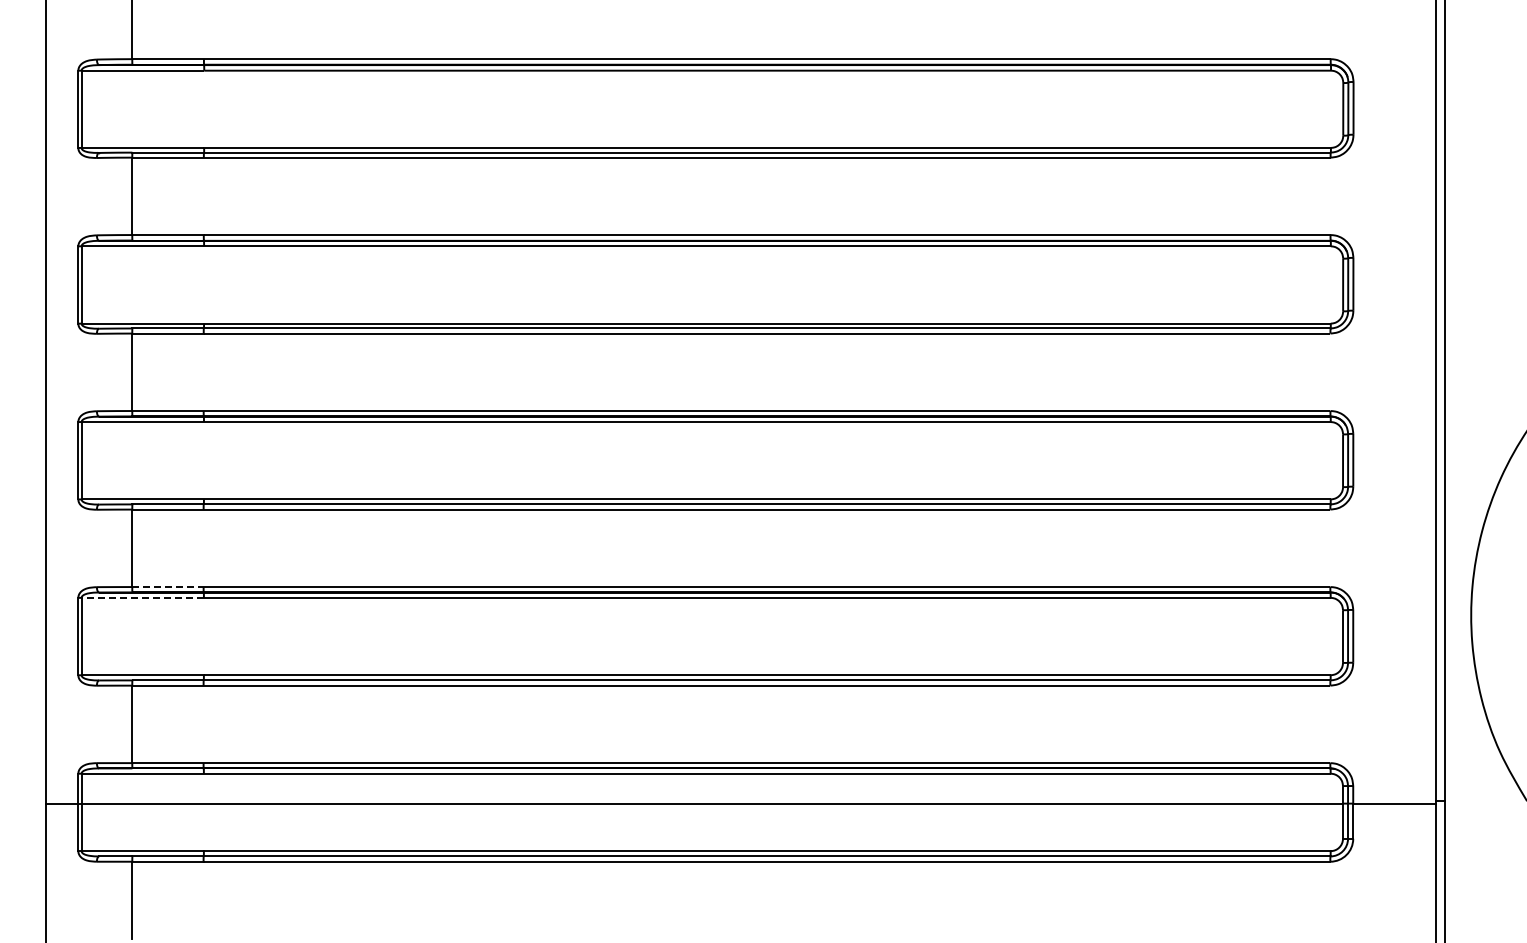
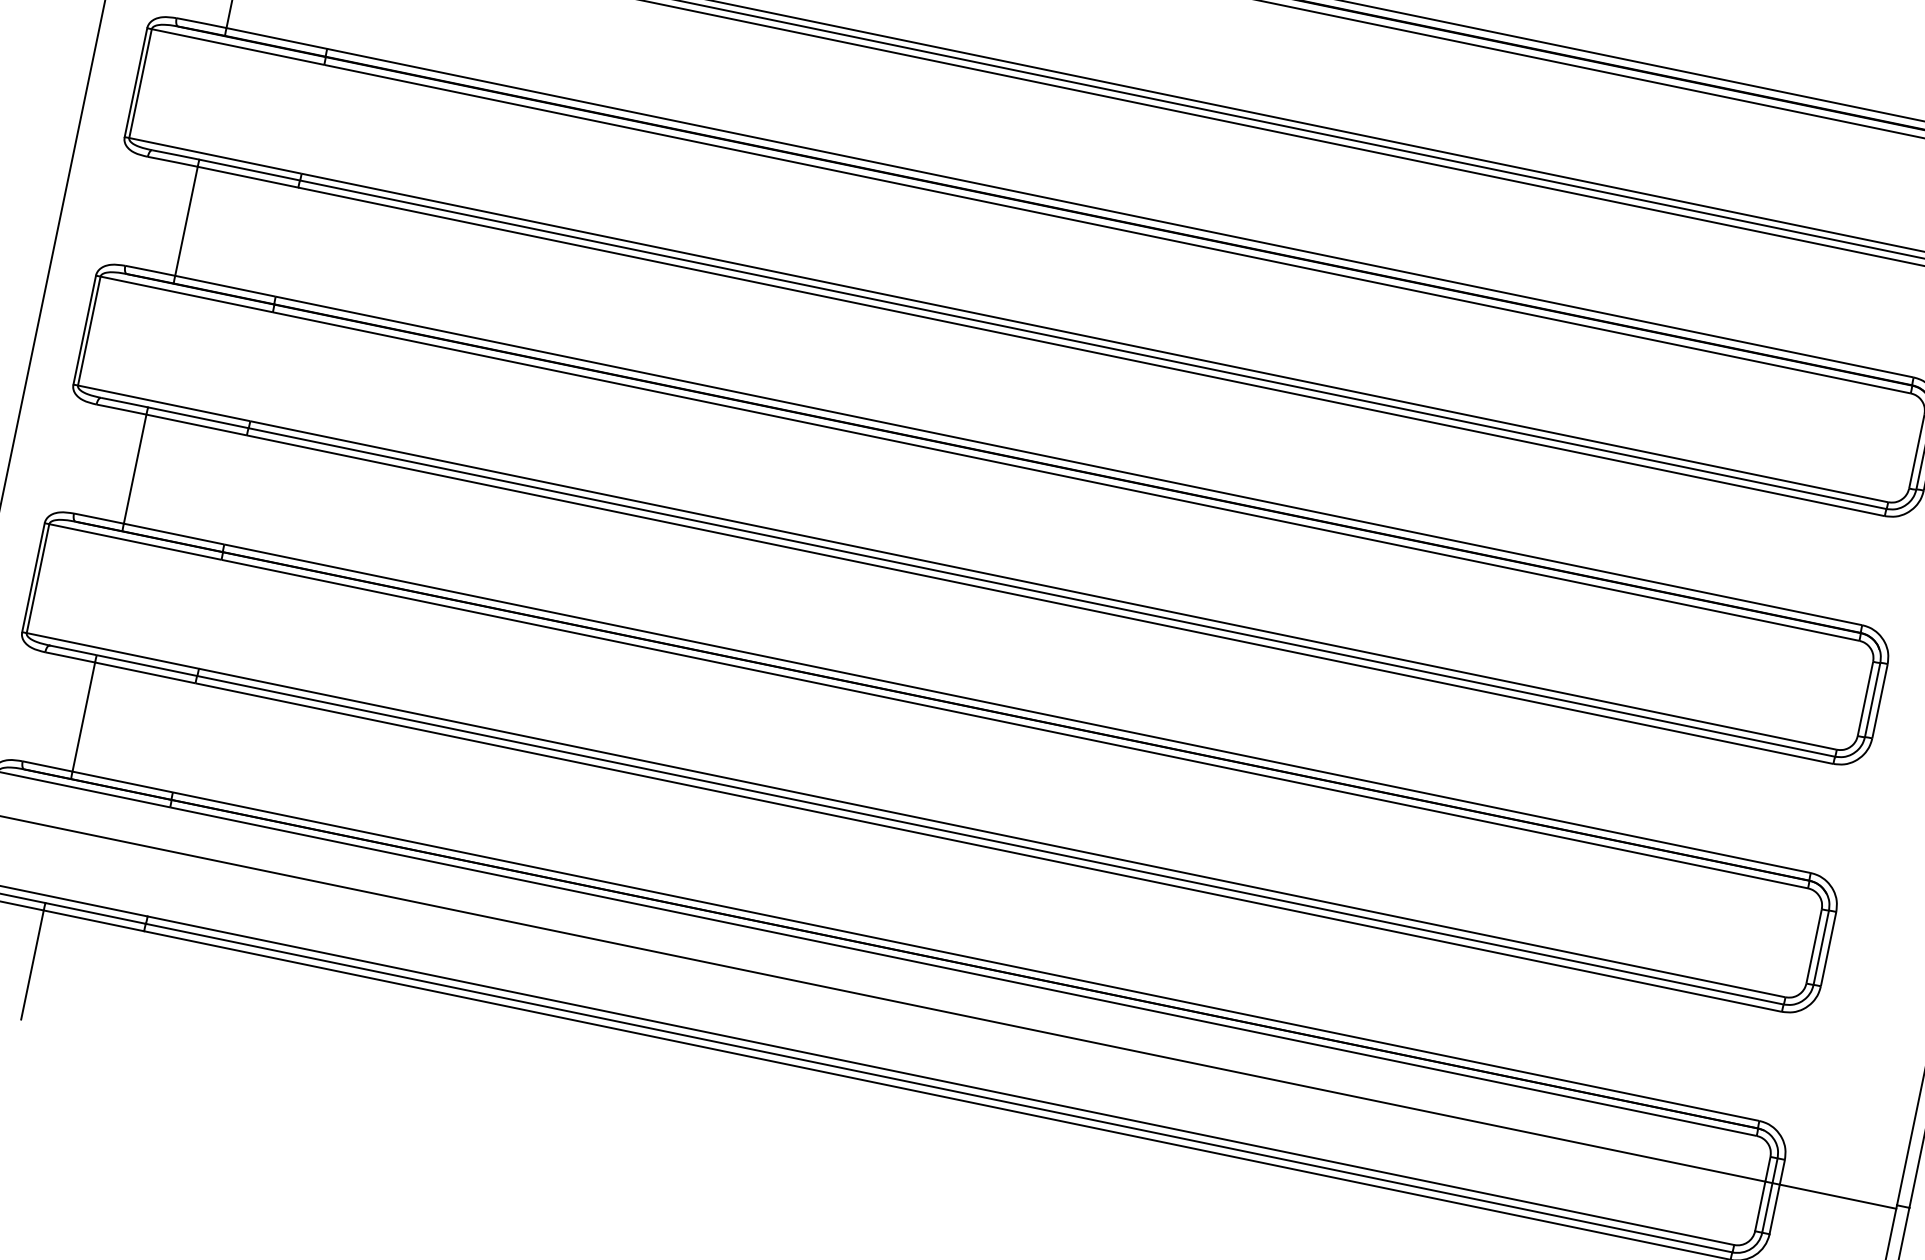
line: (168, 587) -> (174, 534), dashed -> solid
line: (144, 597) -> (137, 541), dashed -> solid

